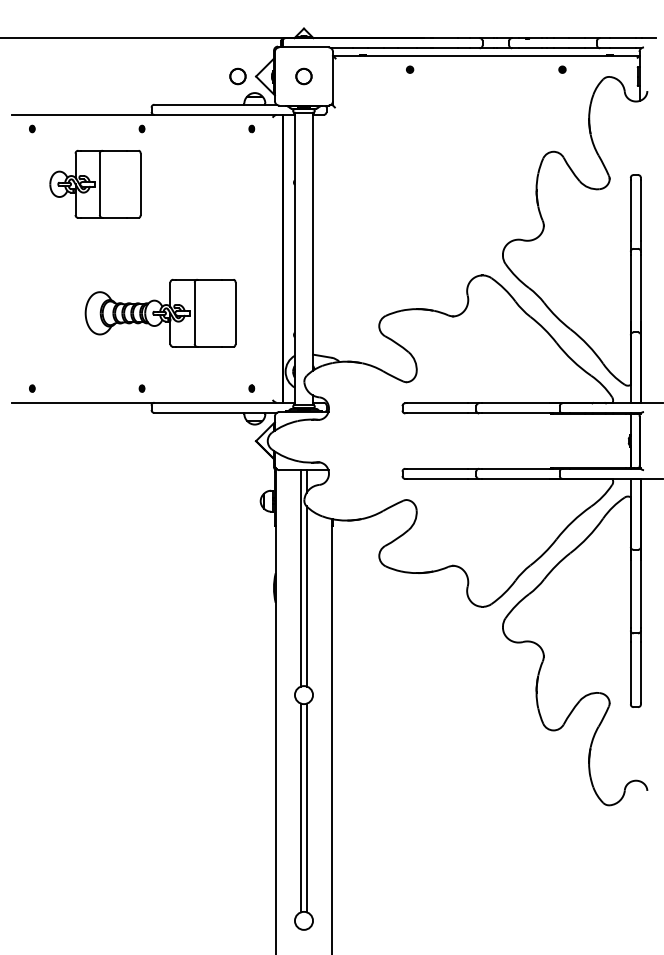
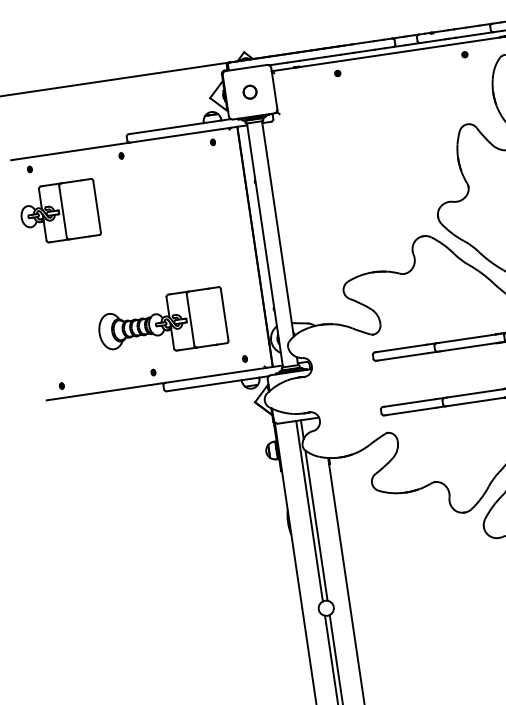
part: (237, 76) -> (194, 100), removed
part: (95, 184) -> (59, 212), moved
part: (160, 312) -> (161, 323), moved

